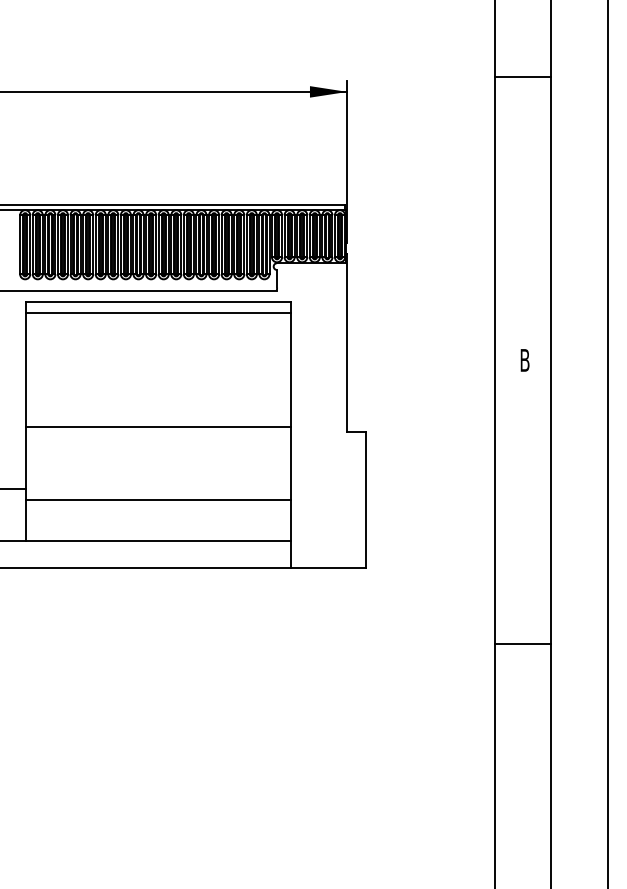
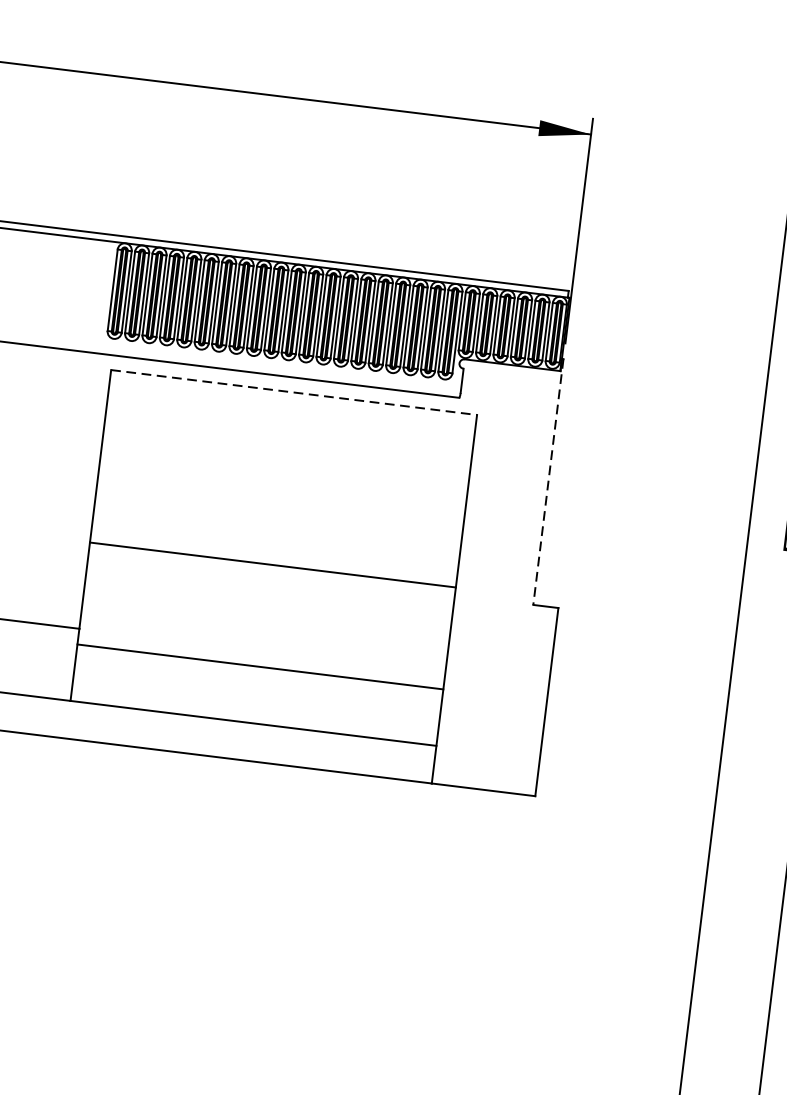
line: (158, 301) -> (294, 392), solid -> dashed
line: (158, 313) -> (292, 408), removed
line: (347, 343) -> (548, 482), solid -> dashed
line: (522, 644) -> (739, 928), removed

